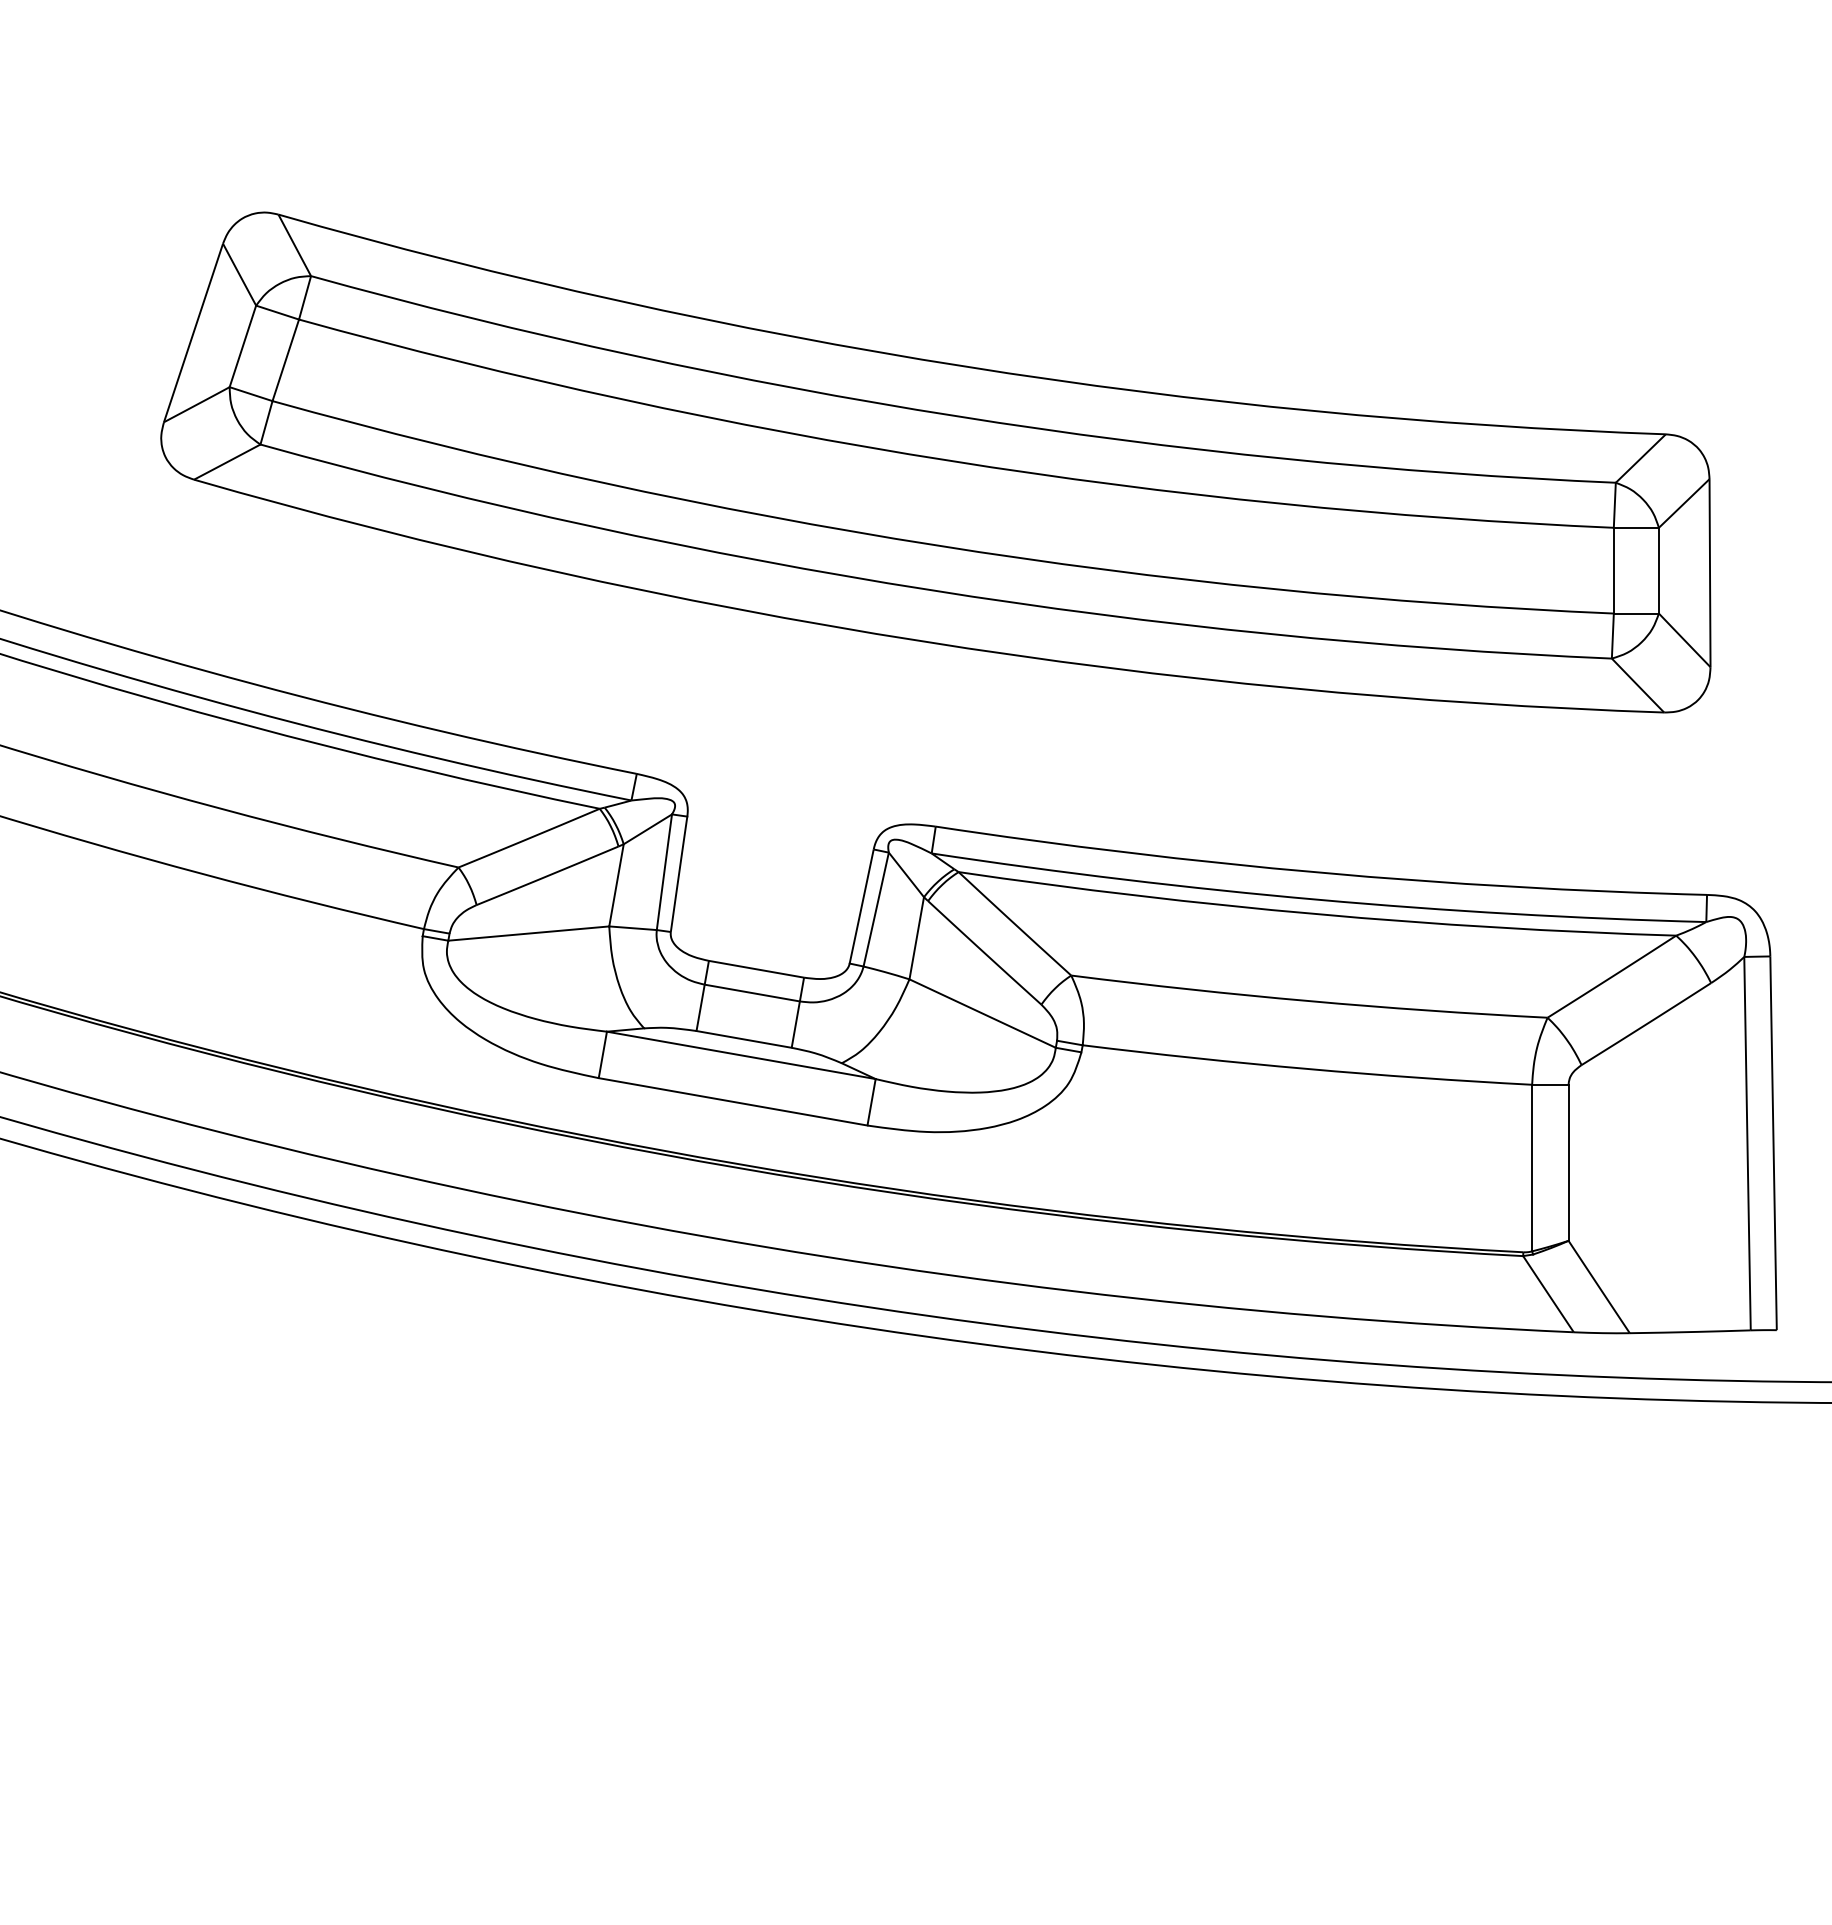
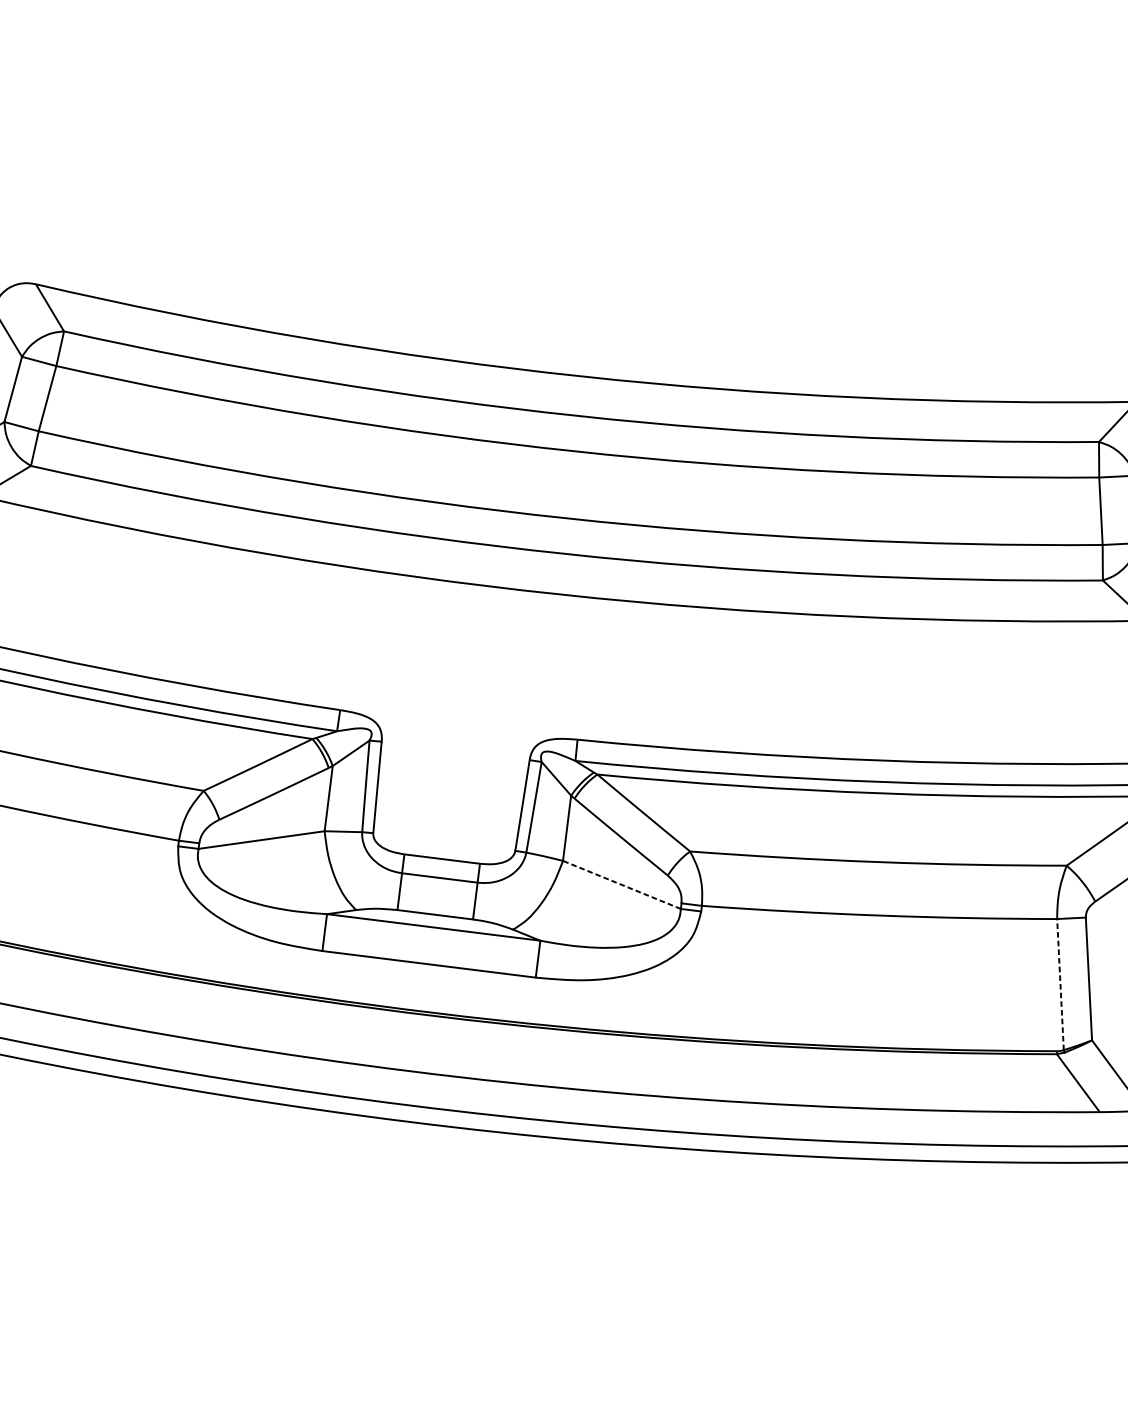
line: (982, 1013) -> (621, 884), solid -> dashed
line: (1532, 1167) -> (1060, 984), solid -> dashed

